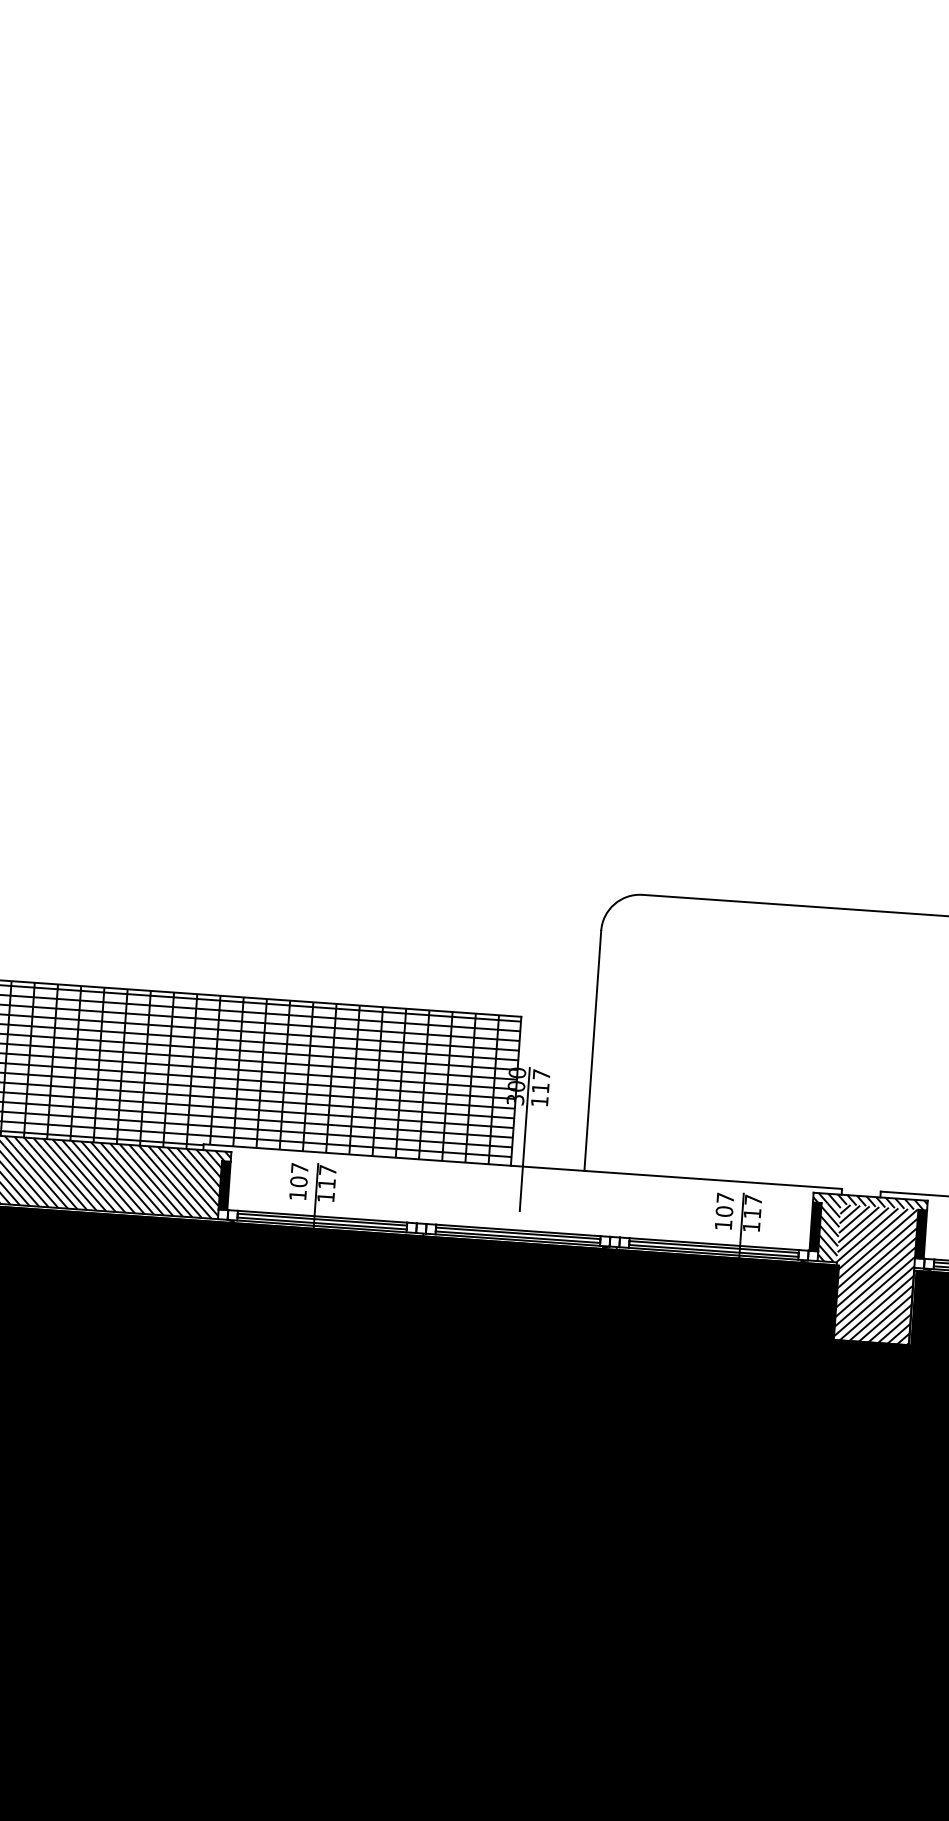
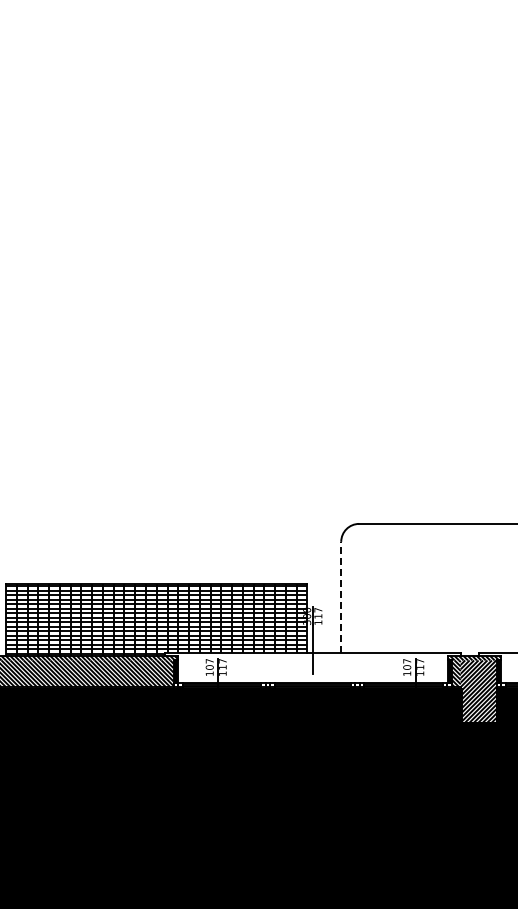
line: (593, 1050) -> (341, 597), solid -> dashed

